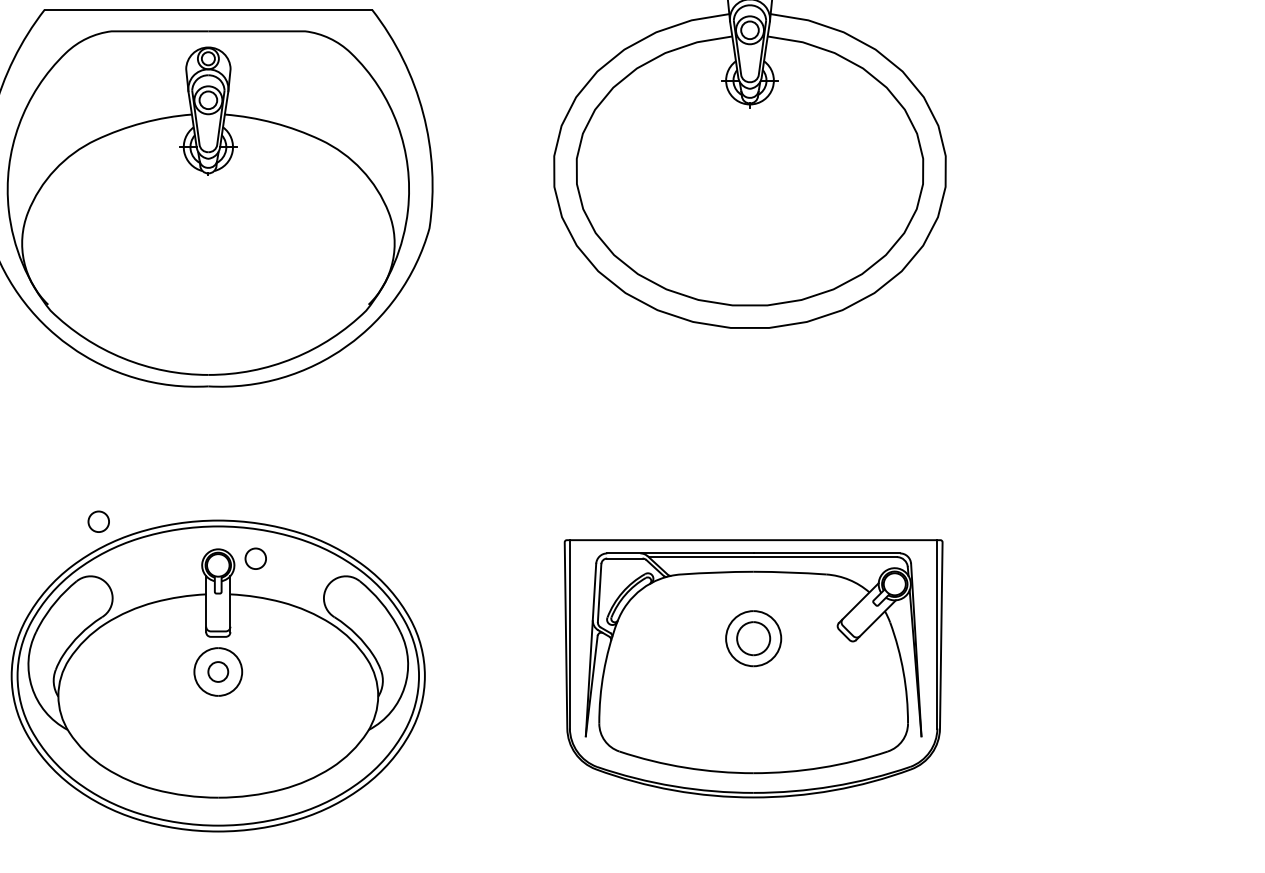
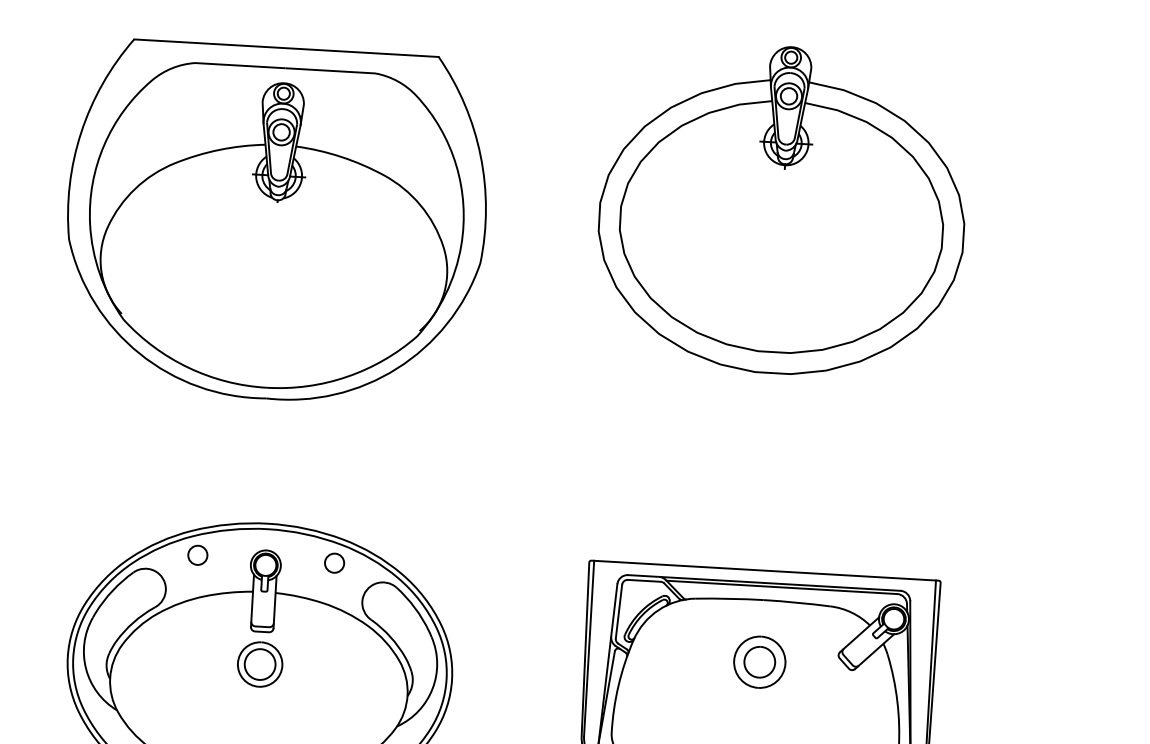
circle: (98, 521) -> (197, 555), moved
circle: (255, 558) -> (334, 562), moved
circle: (217, 671) -> (259, 664), size x1.67

